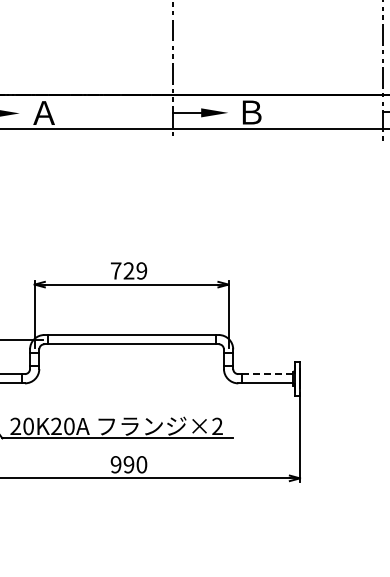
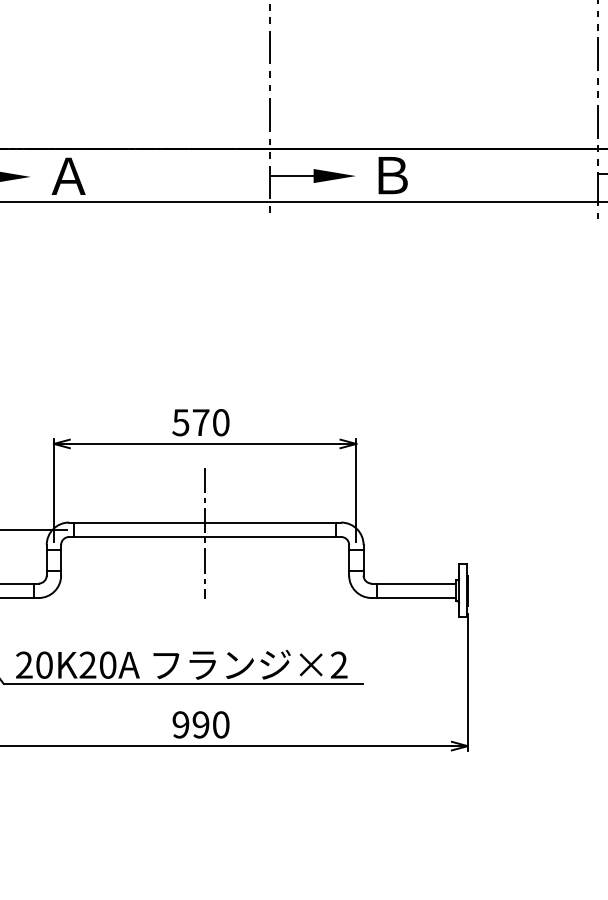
text: (128, 270) -> (200, 421), 729 -> 570
line: (131, 341) -> (204, 532), added
line: (267, 374) -> (417, 584), dashed -> solid

